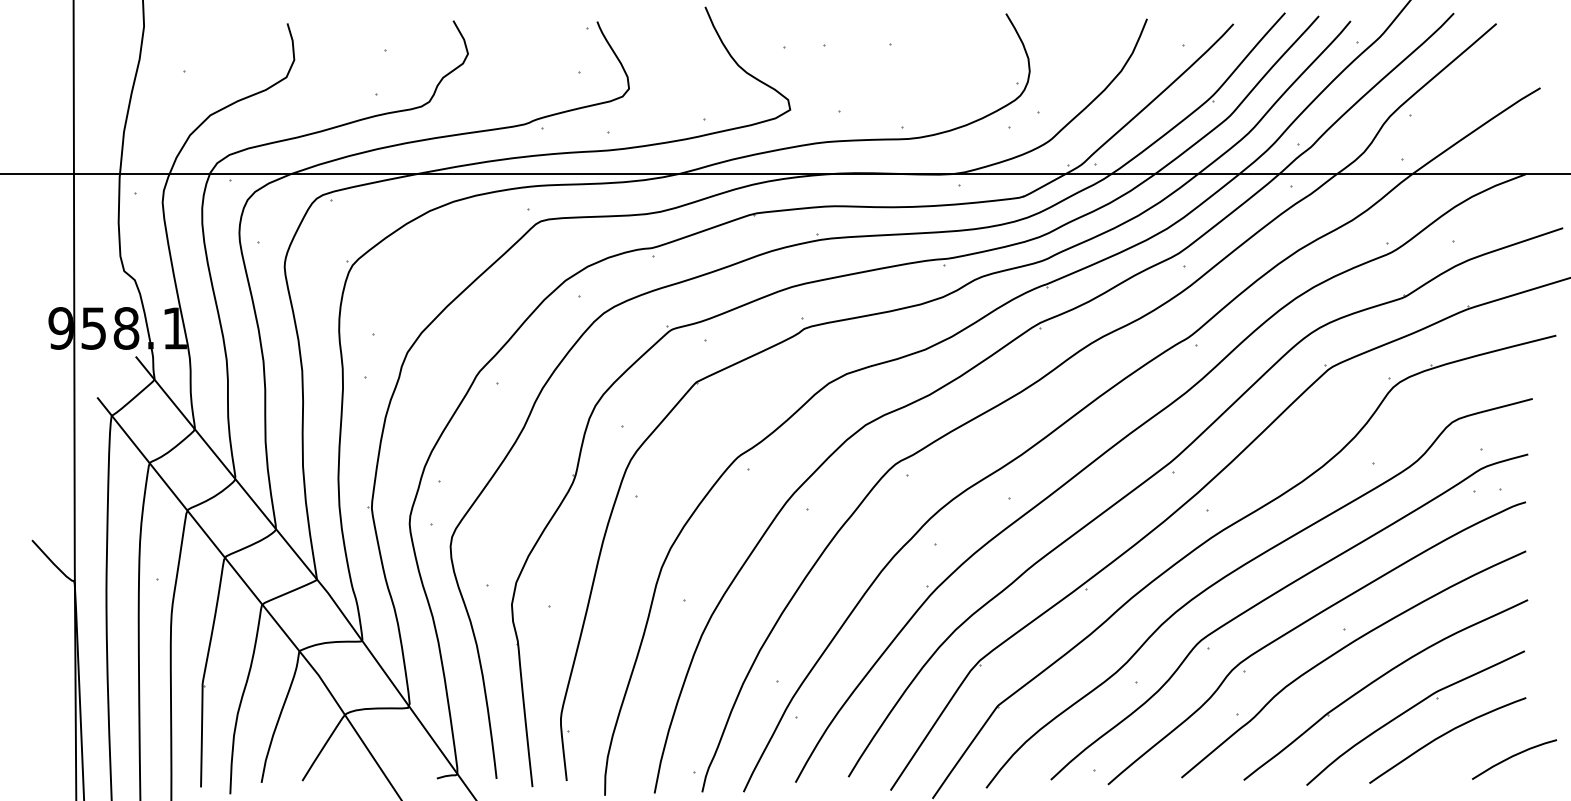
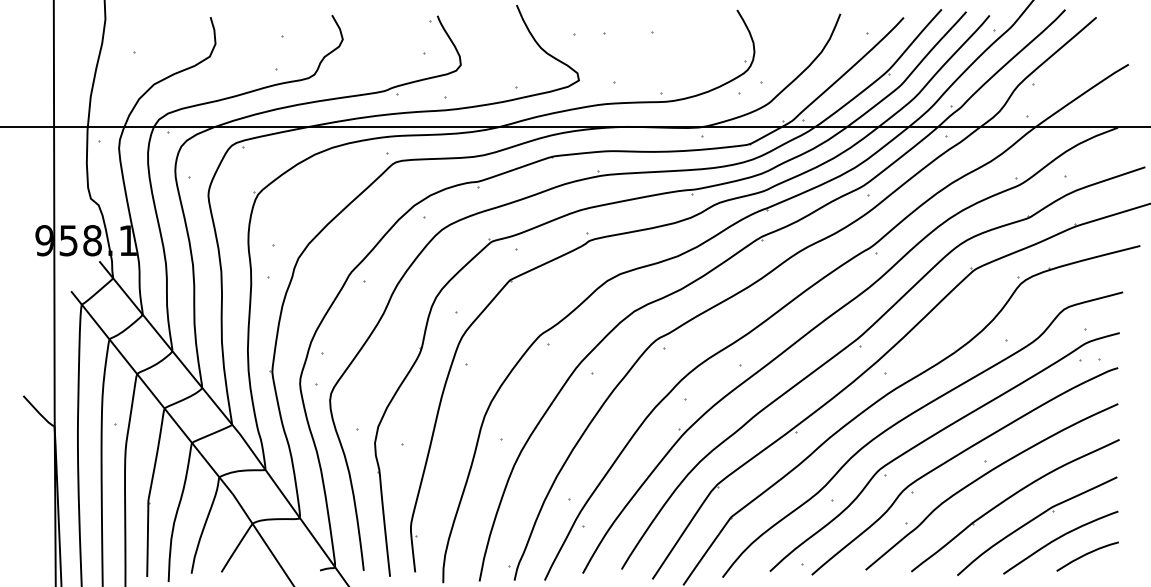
curve: (1512, 758) -> (1086, 555), moved

